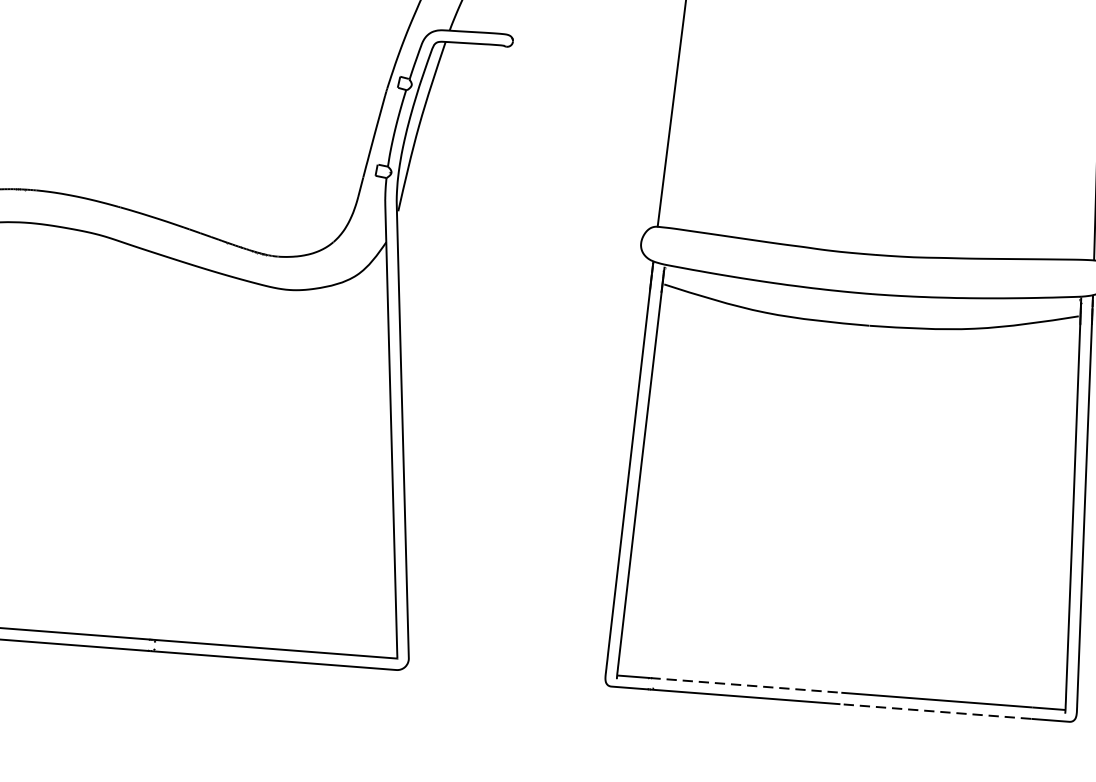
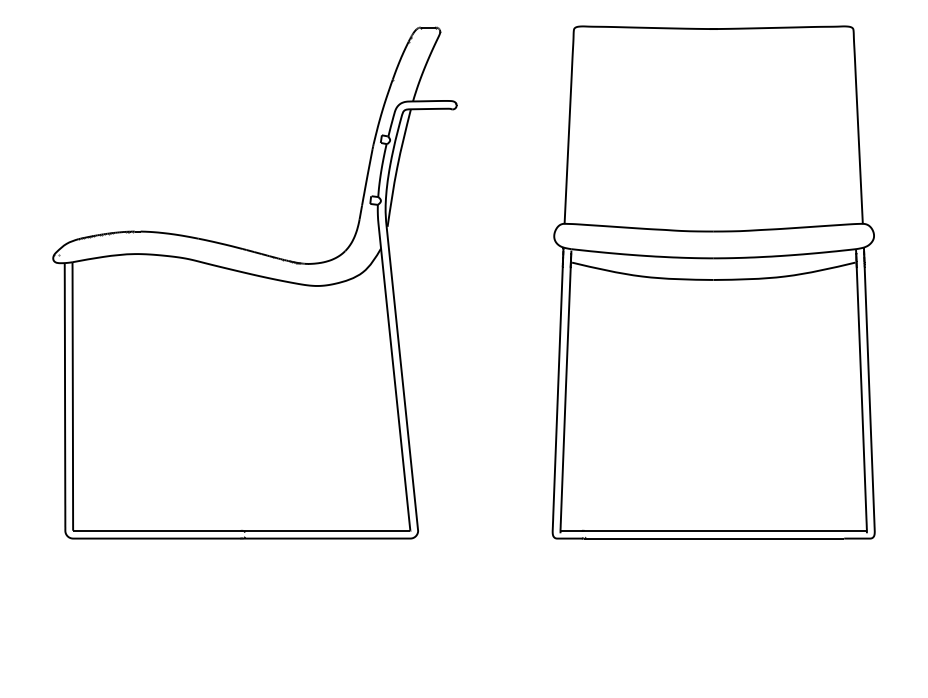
line: (747, 685) -> (649, 530), dashed -> solid
line: (935, 711) -> (778, 538), dashed -> solid

